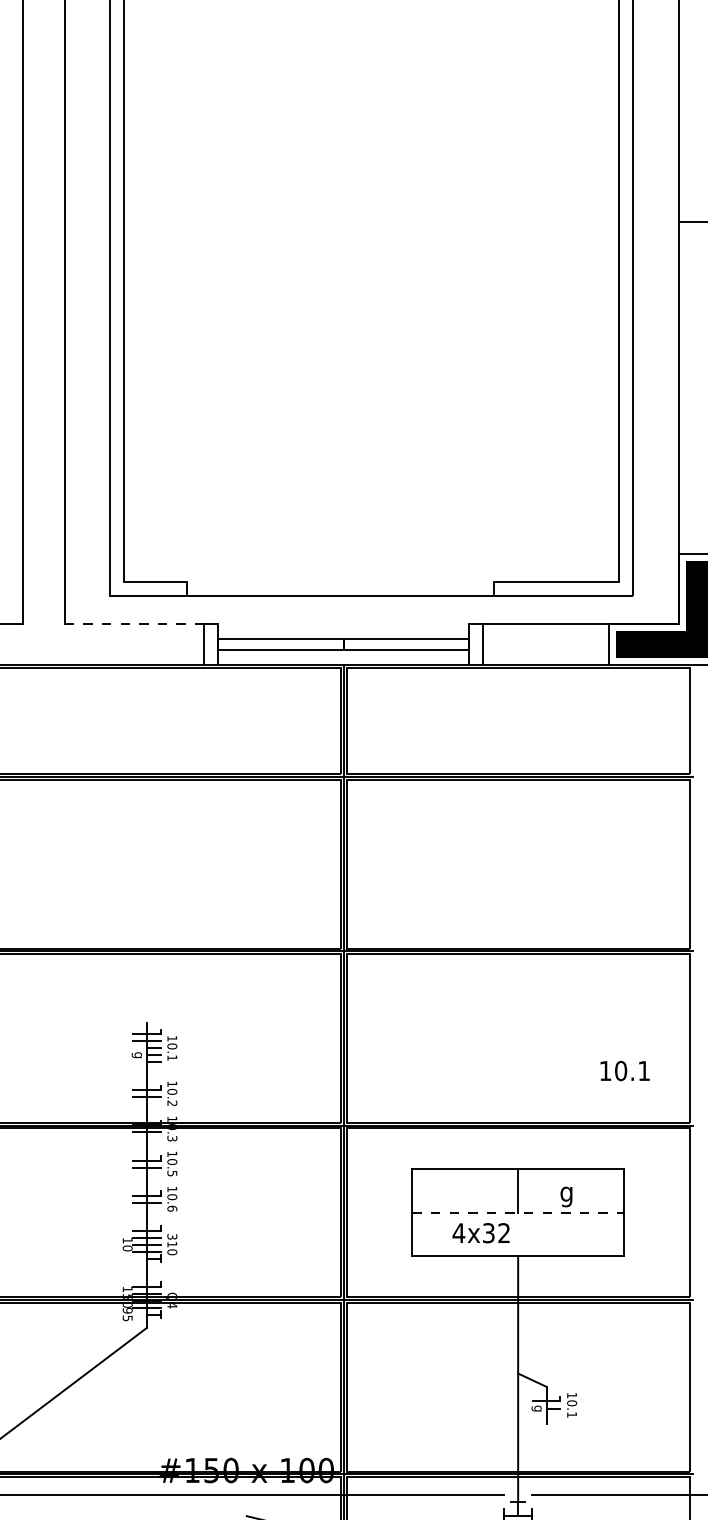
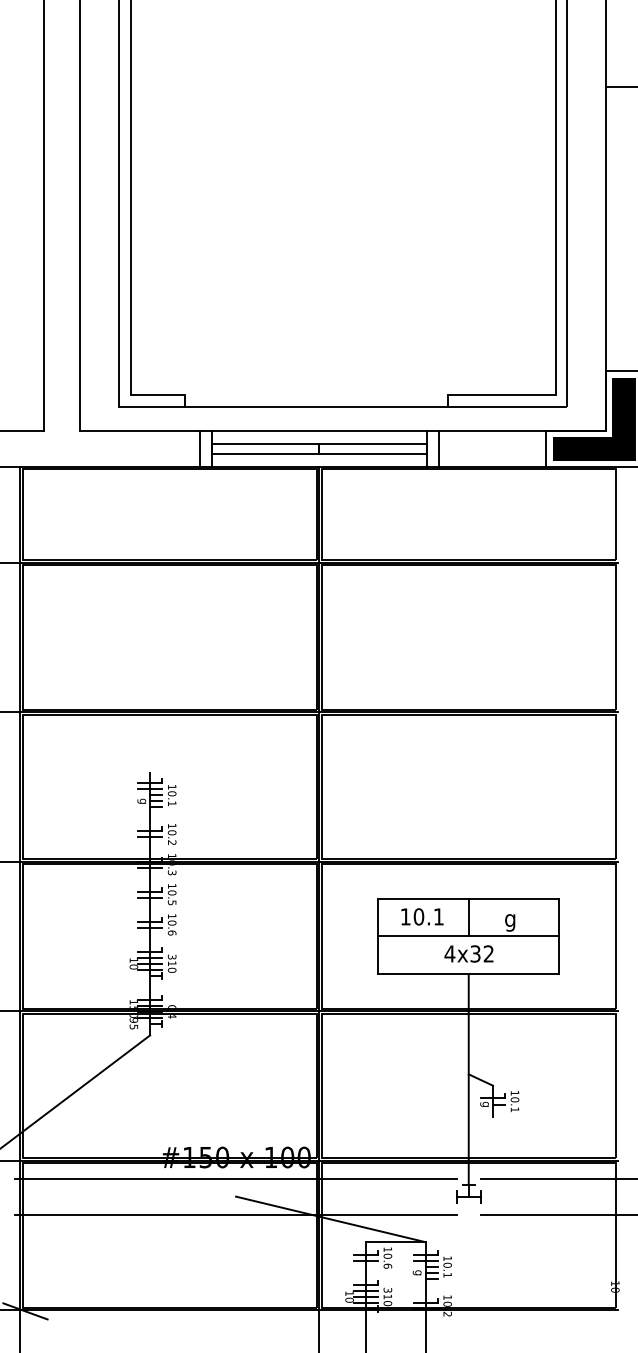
line: (134, 623) -> (139, 431), dashed -> solid
line: (342, 623) -> (318, 431), added
text: (625, 1070) -> (422, 916), moved
line: (517, 1212) -> (468, 936), dashed -> solid
text: (480, 1232) -> (468, 953), moved

